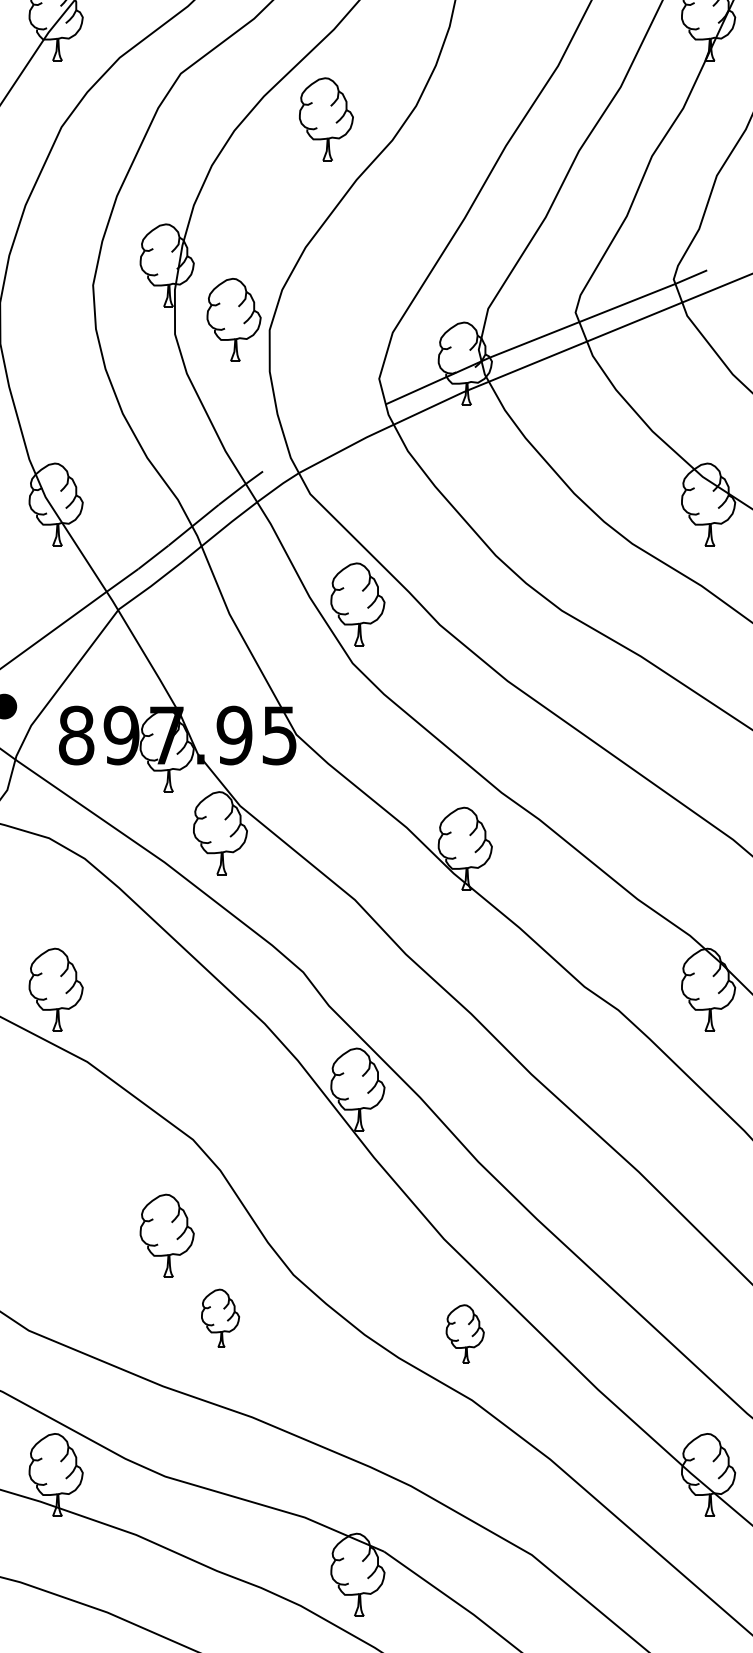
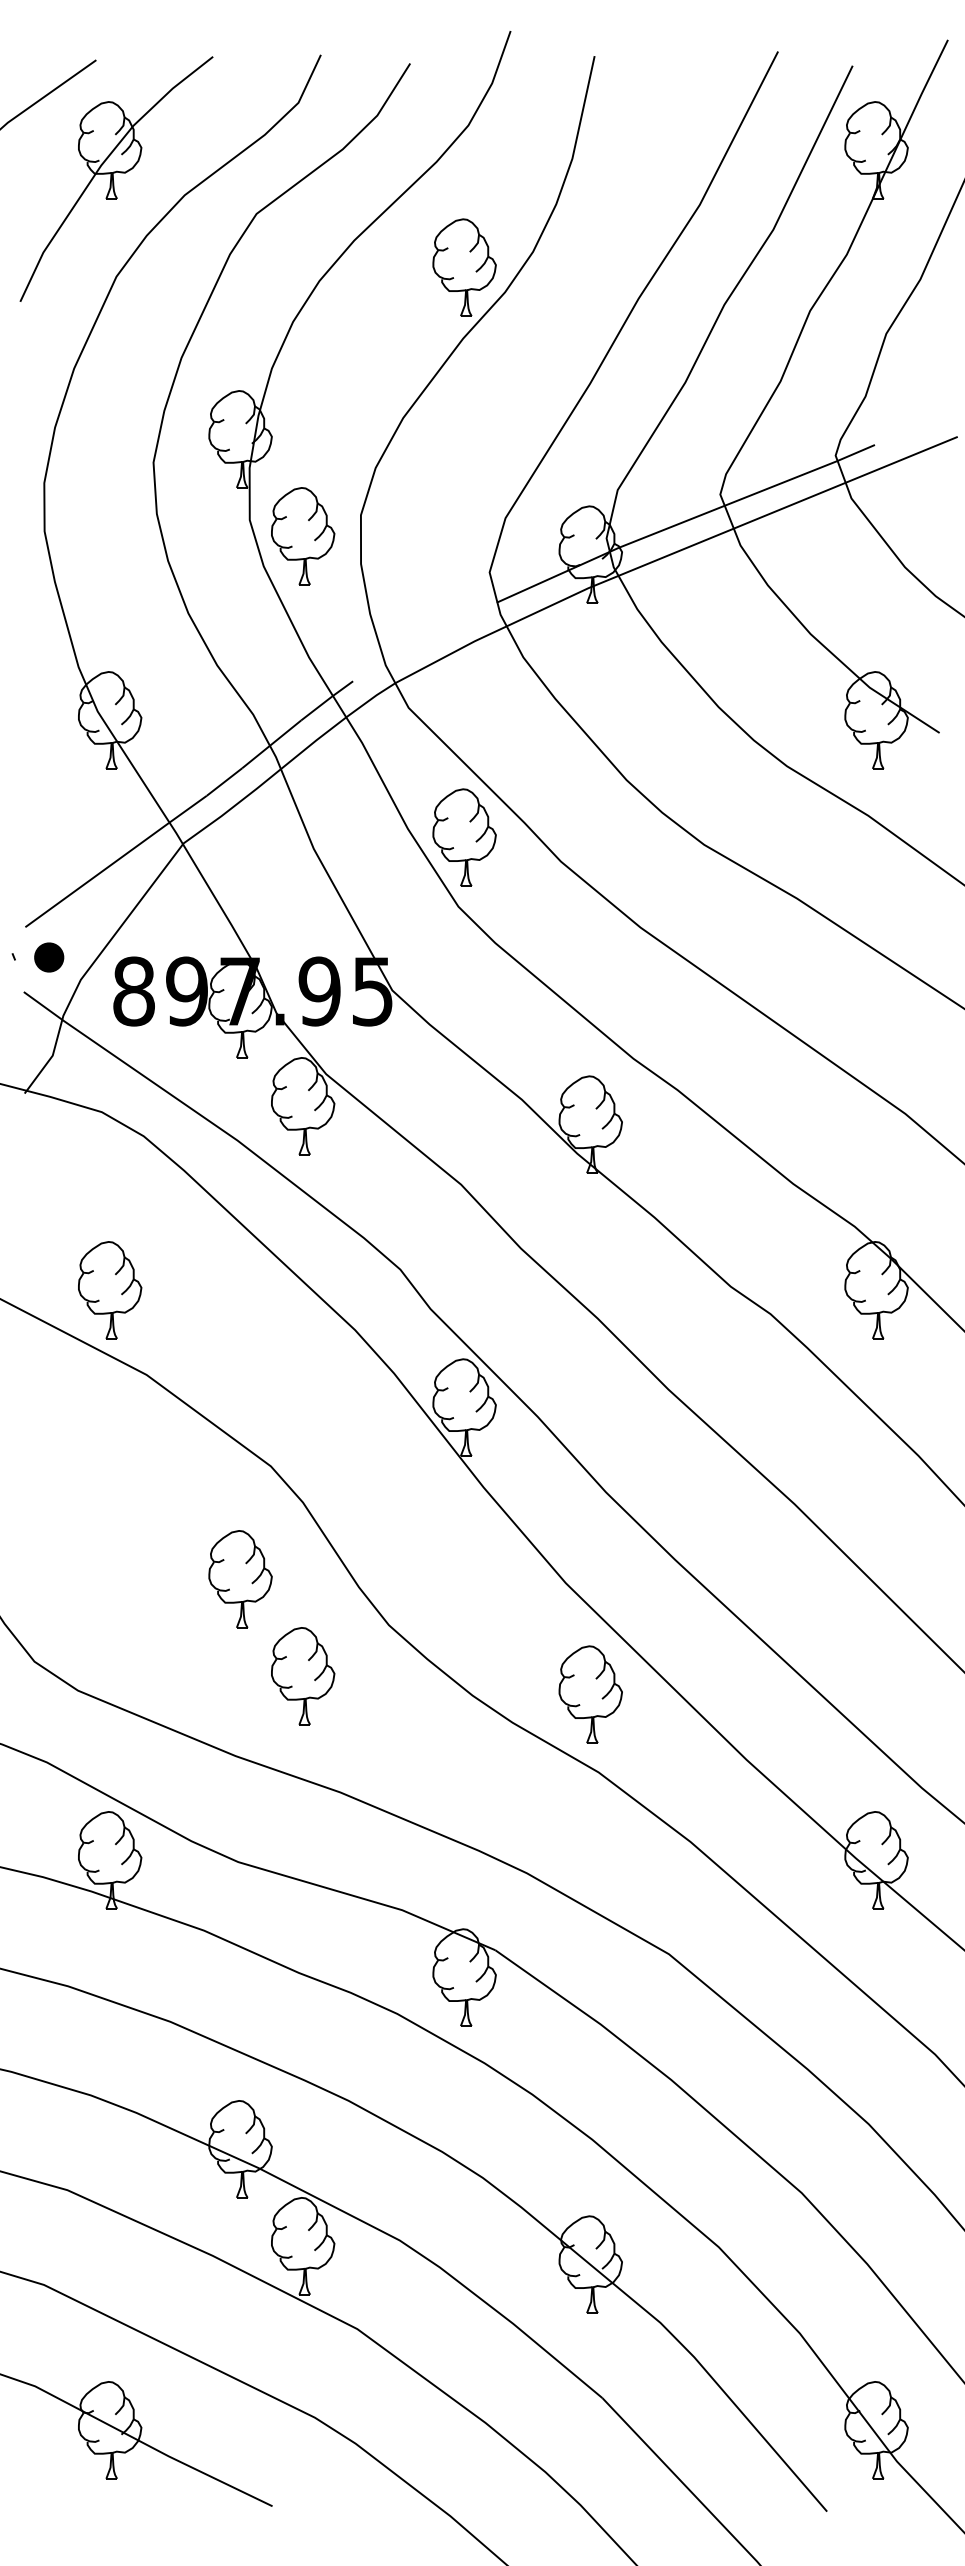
part: (326, 119) -> (464, 267), moved
part: (234, 320) -> (303, 536), moved
part: (220, 1318) -> (303, 1676), size x1.43
part: (465, 1333) -> (590, 1694), size x1.43

